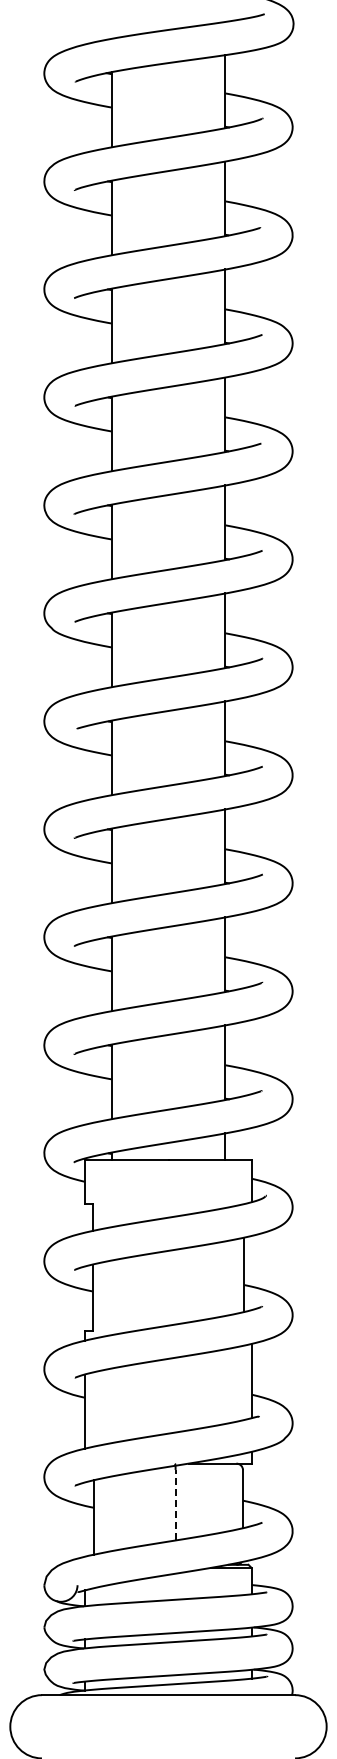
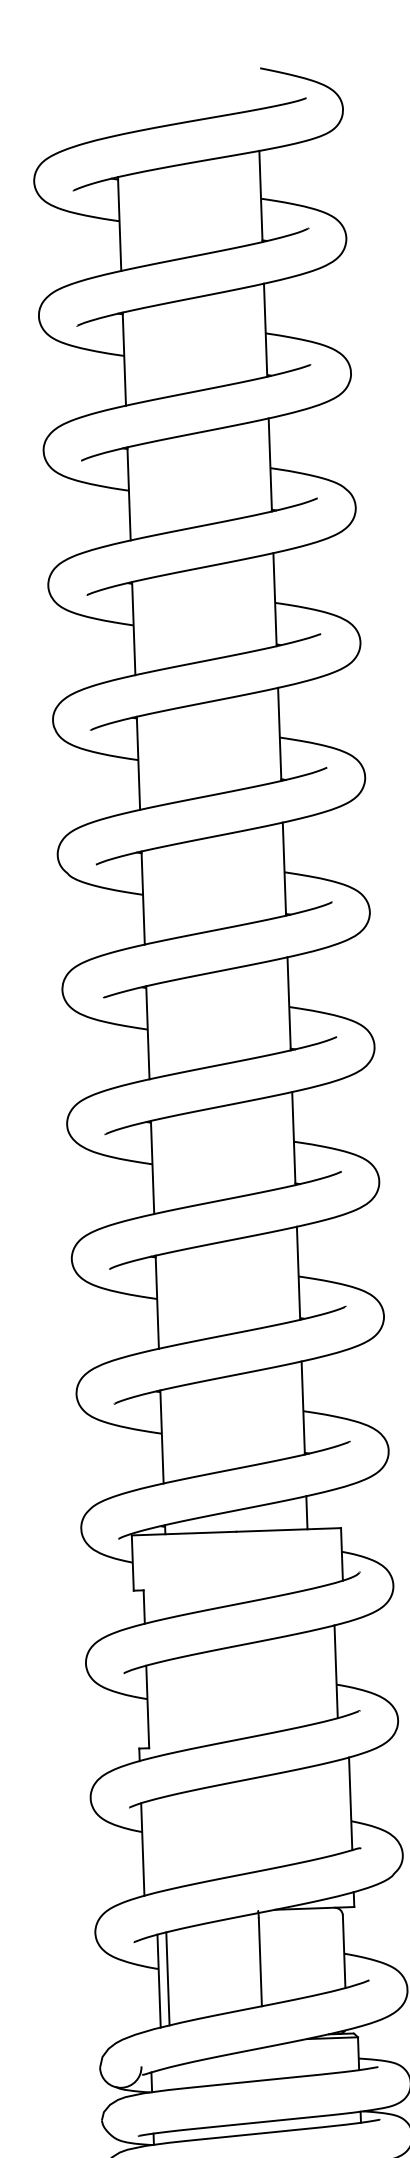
line: (175, 1504) -> (260, 1961), dashed -> solid
line: (101, 1515) -> (168, 1978), added

